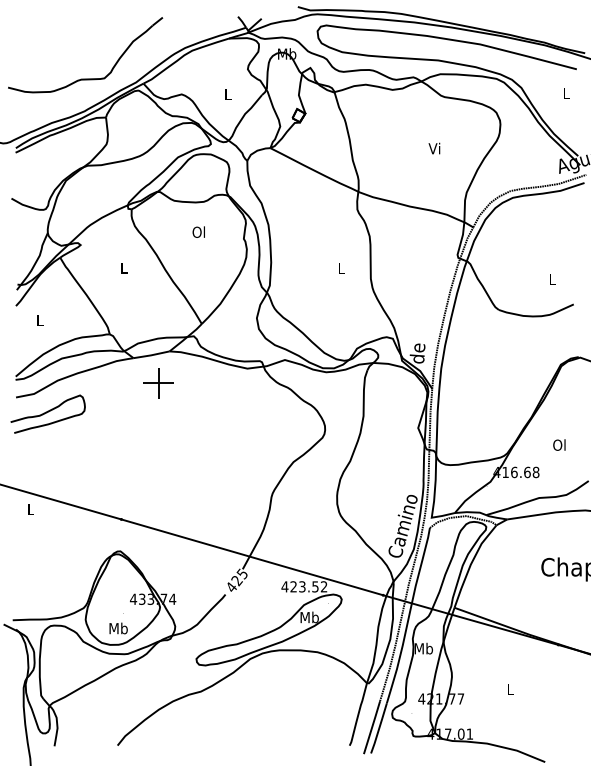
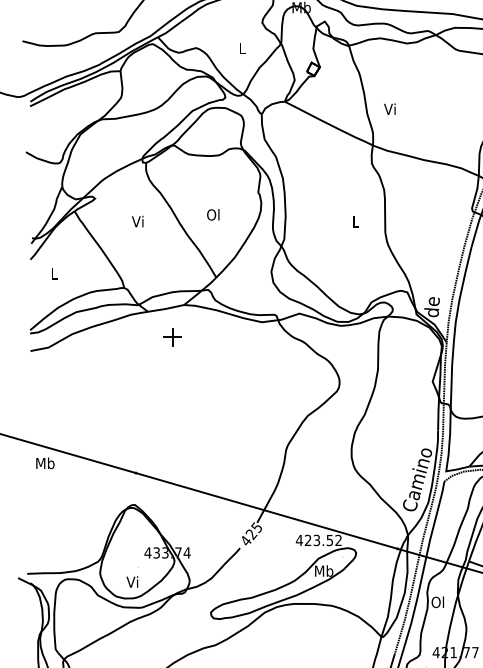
text: (434, 148) -> (389, 109), moved
text: (198, 231) -> (212, 214), moved
text: (122, 267) -> (136, 221), L -> Vi
part: (158, 383) -> (172, 337), size x0.6
curve: (47, 412) -> (61, 366), removed
text: (30, 509) -> (44, 463), L -> Mb
text: (118, 628) -> (132, 582), Mb -> Vi
text: (423, 648) -> (437, 602), Mb -> Ol

